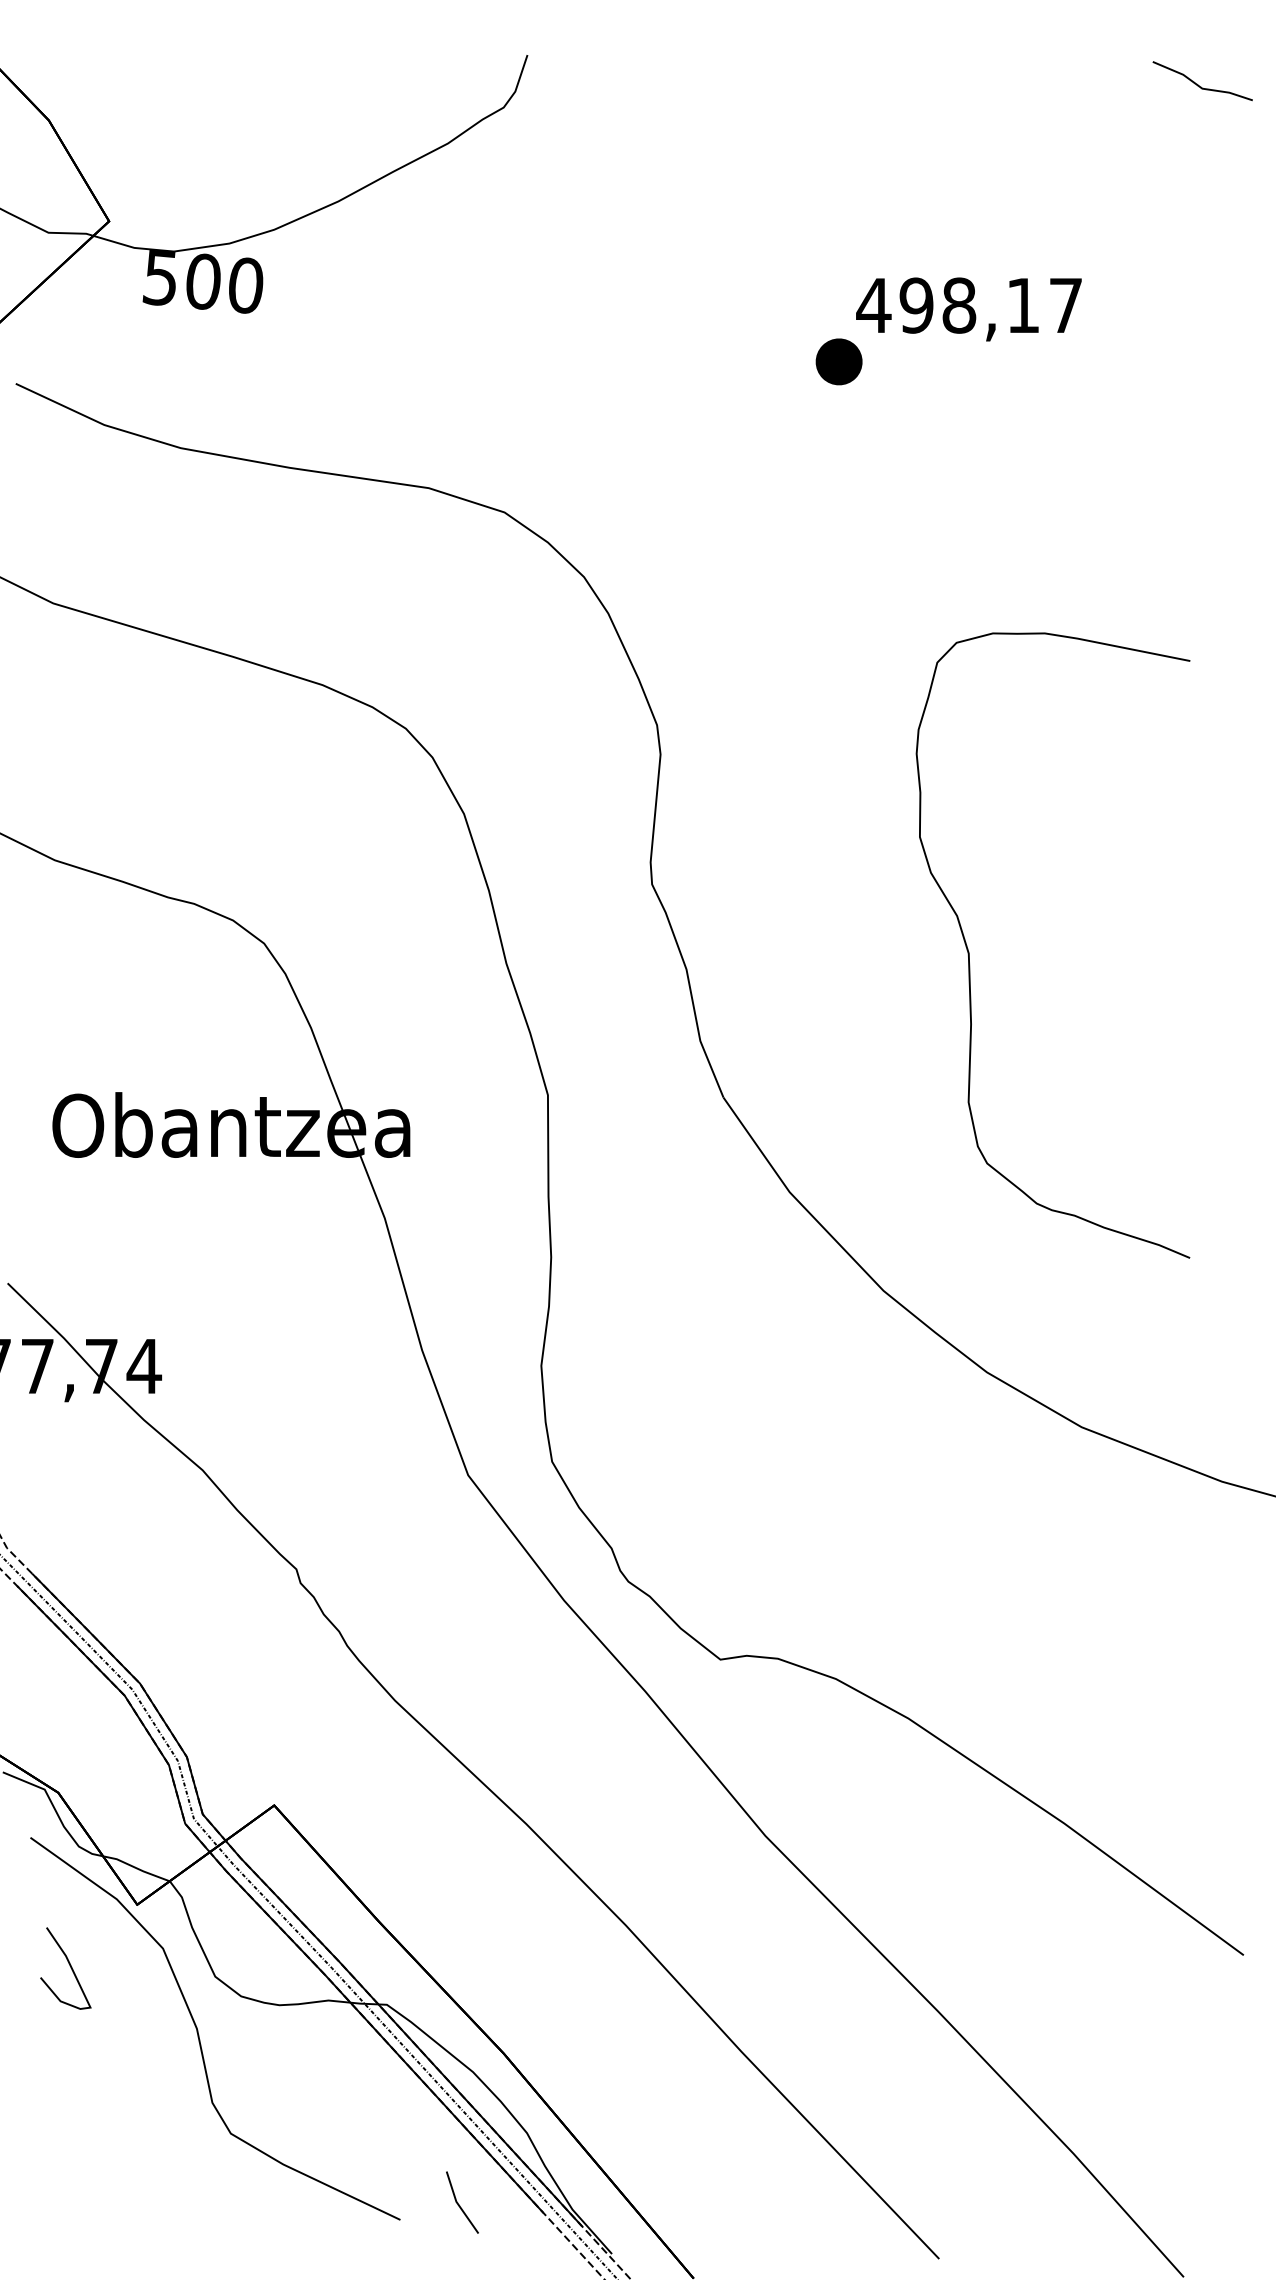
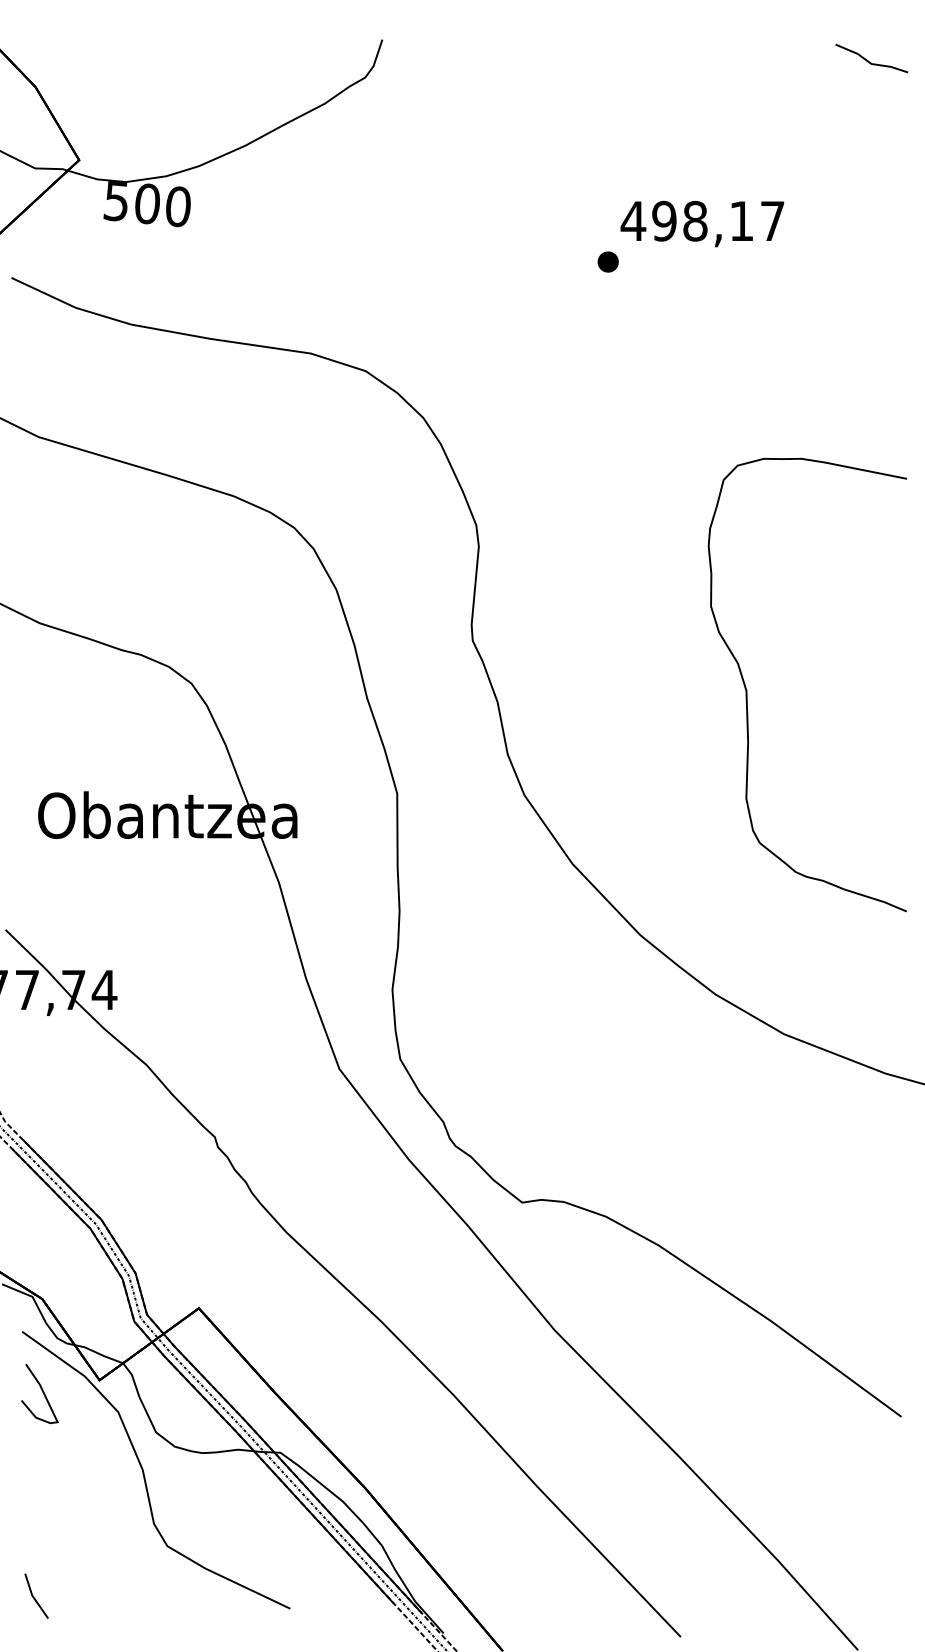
part: (838, 361) -> (607, 261), size x0.62
curve: (969, 951) -> (746, 689), moved
curve: (69, 1965) -> (42, 1391), moved
line: (459, 2204) -> (34, 1597), moved

